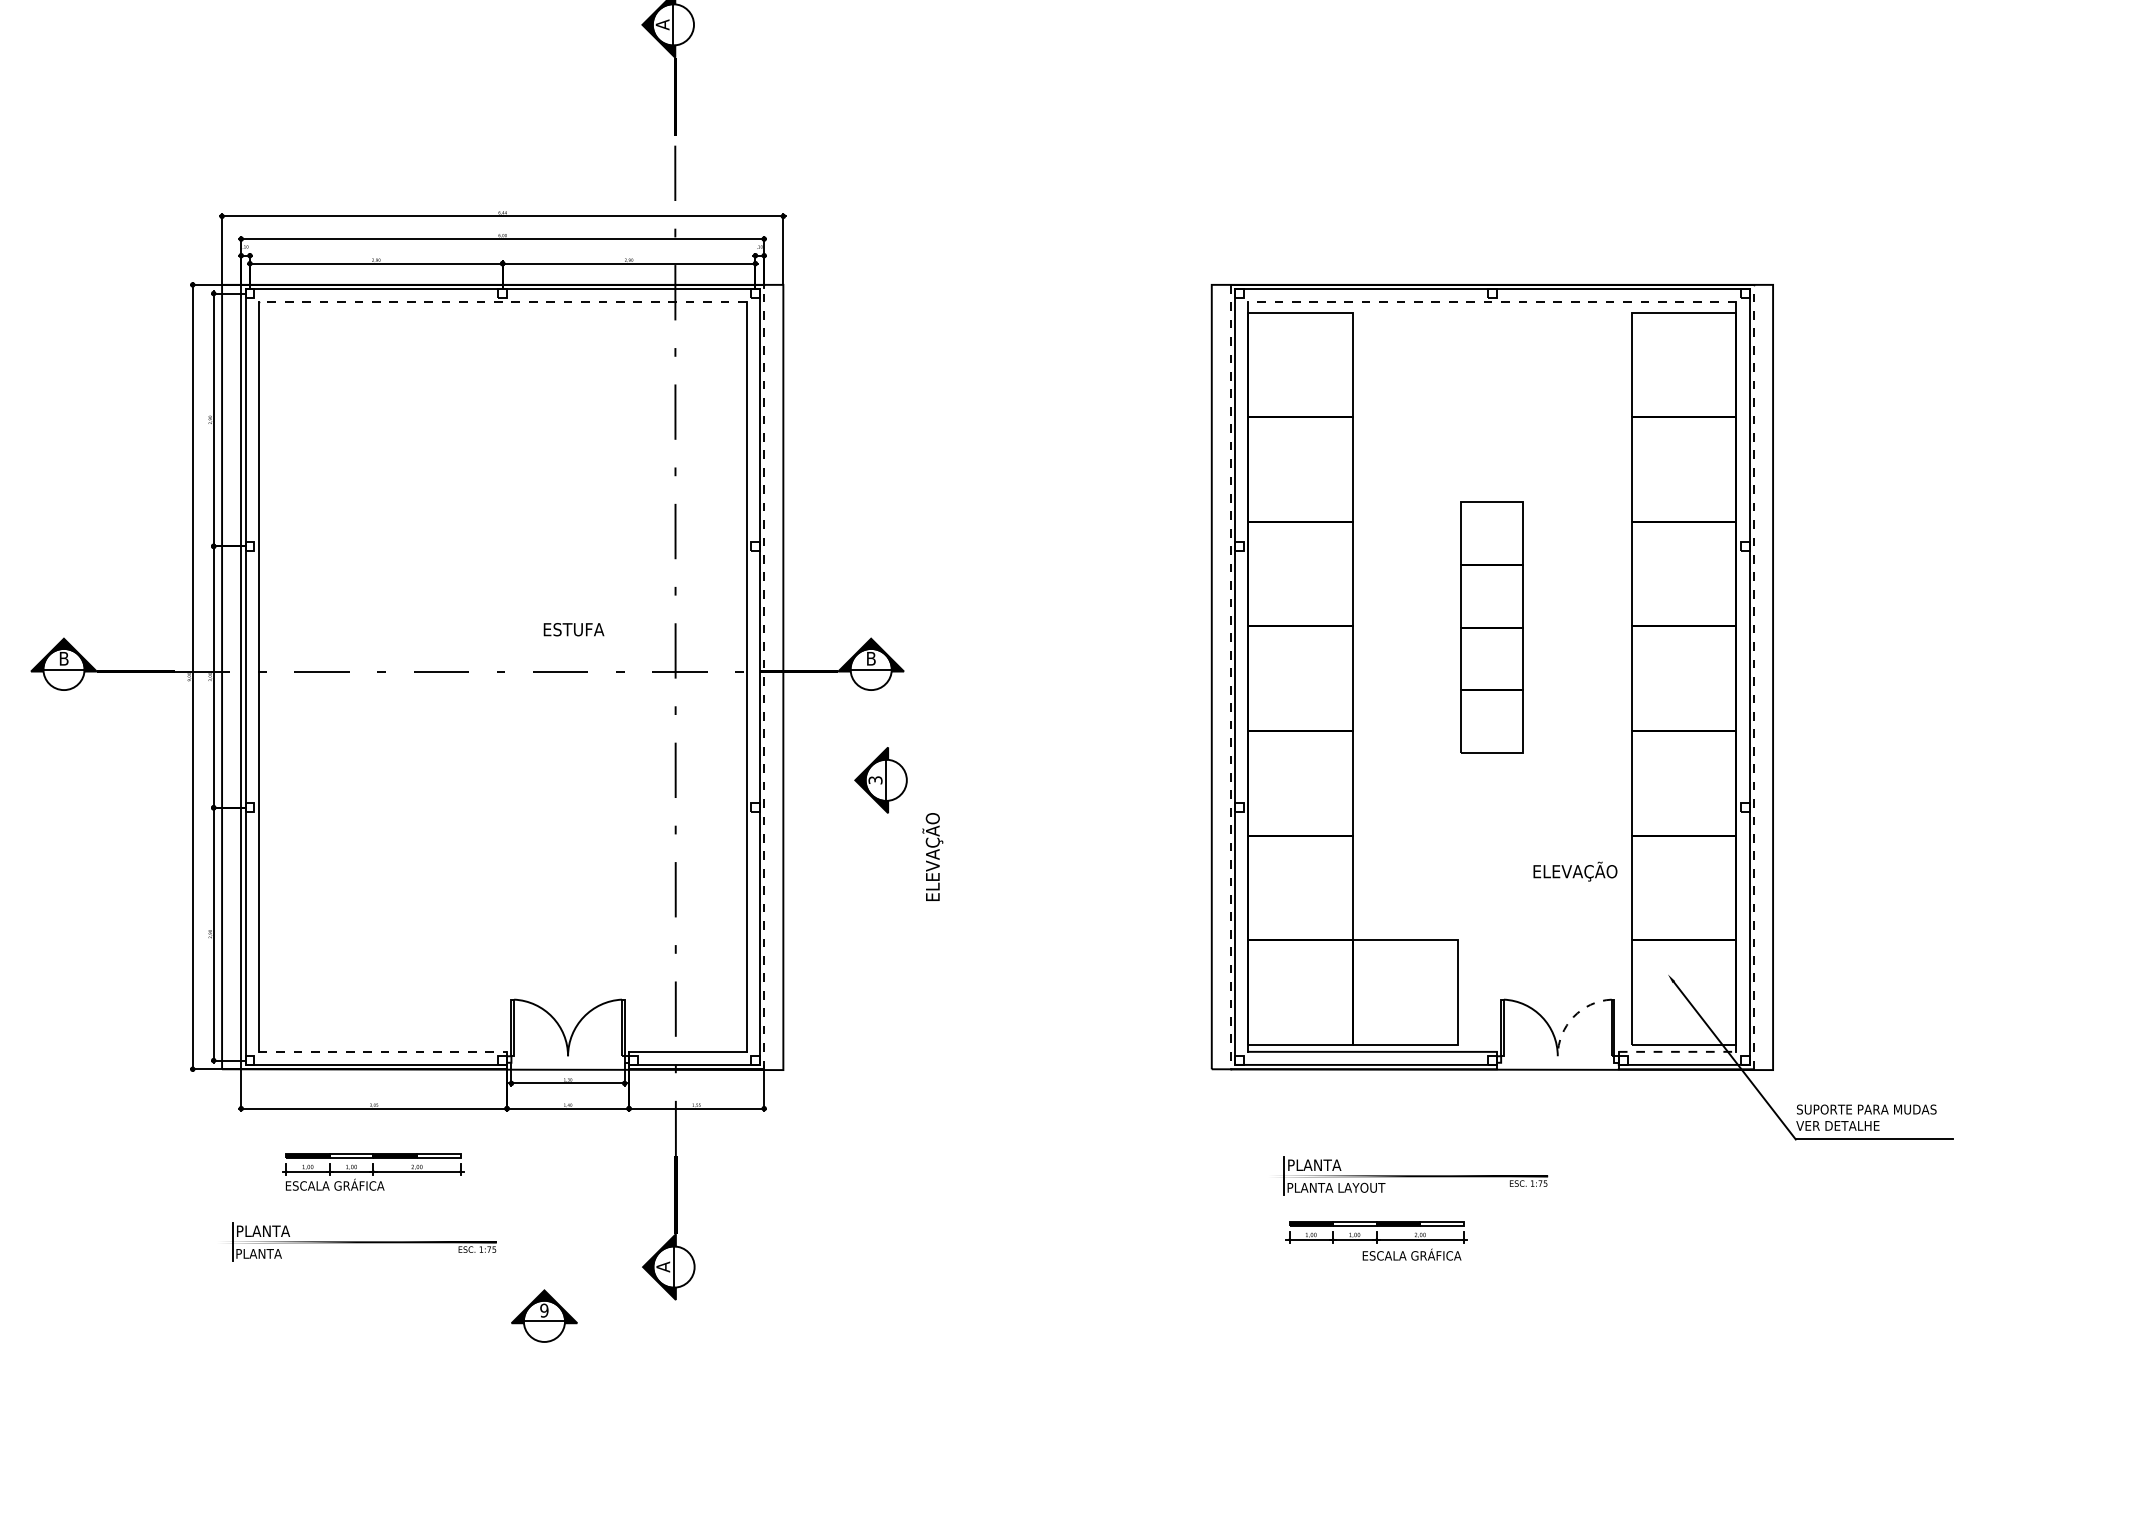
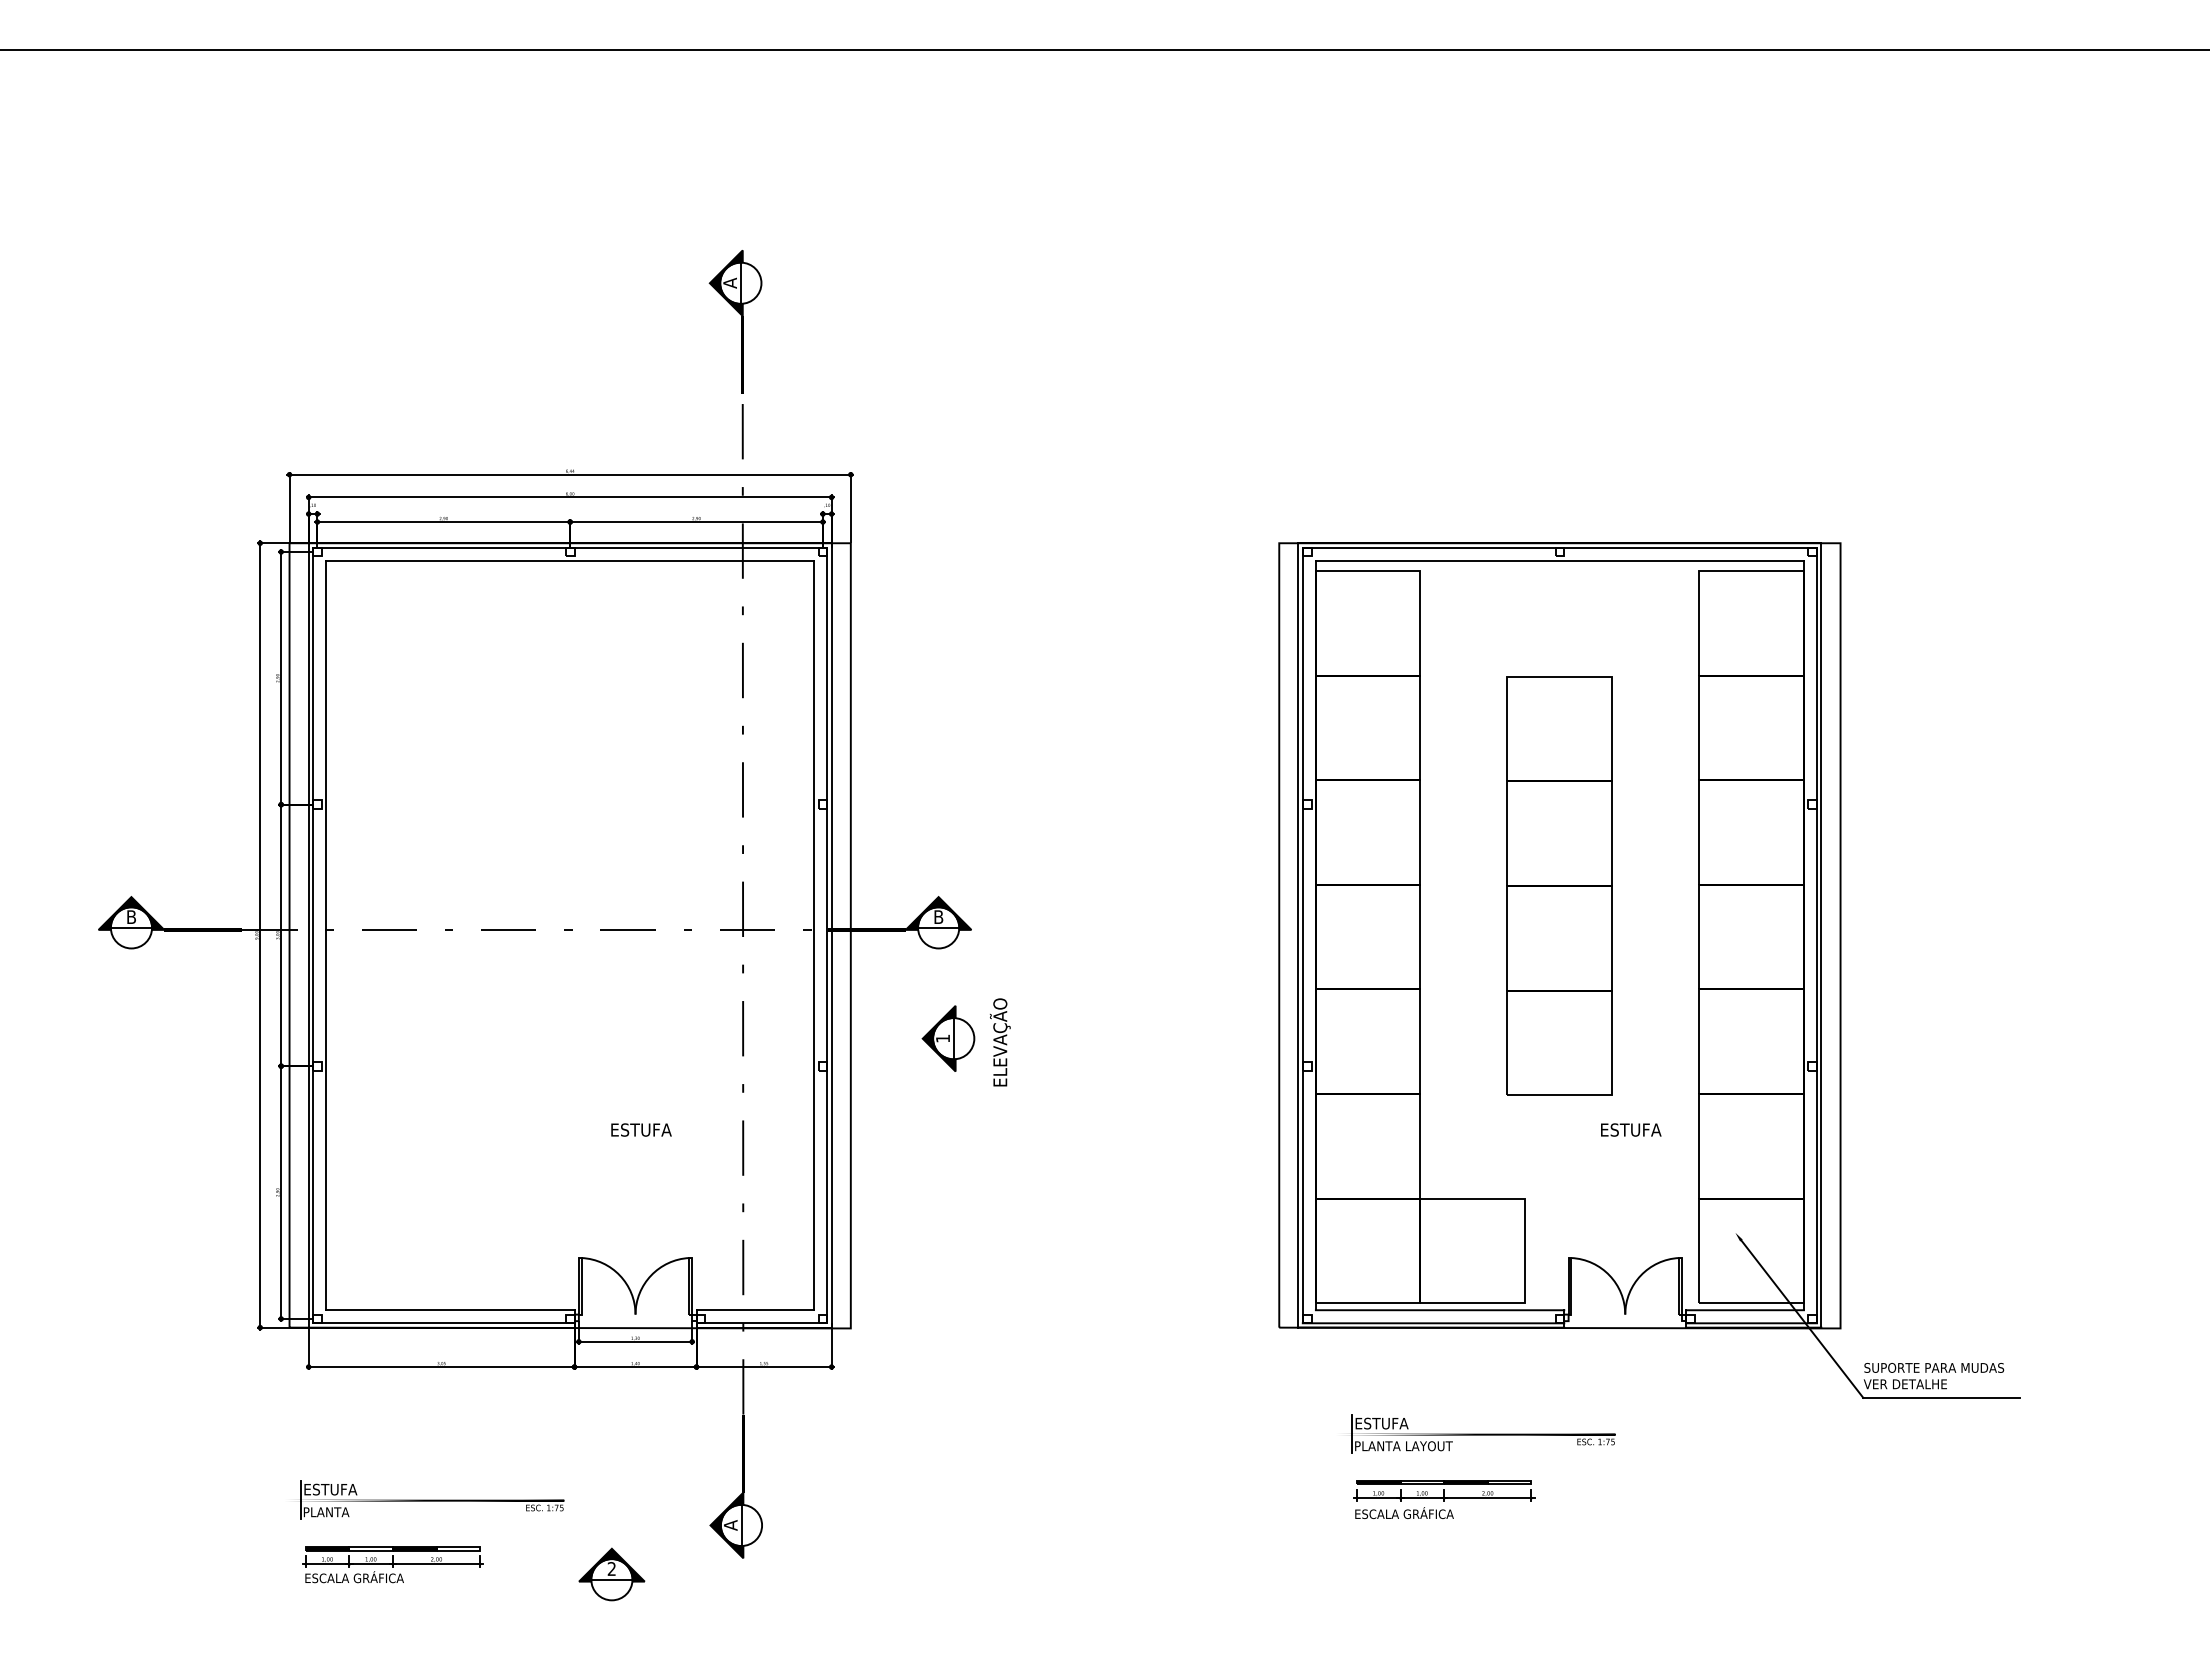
line: (502, 302) -> (569, 560), dashed -> solid
line: (1492, 302) -> (1559, 560), dashed -> solid
part: (1492, 627) -> (1559, 885), size x1.67
text: (574, 629) -> (641, 1129), moved
line: (764, 676) -> (831, 934), dashed -> solid
line: (1754, 676) -> (1821, 934), dashed -> solid
line: (1231, 677) -> (1298, 935), dashed -> solid
text: (876, 780) -> (943, 1038), 3 -> 1
text: (933, 857) -> (1000, 1042), moved
text: (1580, 871) -> (1647, 1129), ELEVAÇÃO -> ESTUFA
arc: (1573, 1017) -> (1640, 1275), dashed -> solid
line: (383, 1052) -> (450, 1310), dashed -> solid
line: (1678, 1052) -> (1745, 1310), dashed -> solid
text: (1315, 1165) -> (1382, 1423), PLANTA -> ESTUFA
part: (373, 1172) -> (392, 1564), moved
text: (264, 1231) -> (331, 1489), PLANTA -> ESTUFA
text: (1412, 1254) -> (1404, 1512), moved
text: (544, 1311) -> (611, 1569), 9 -> 2

